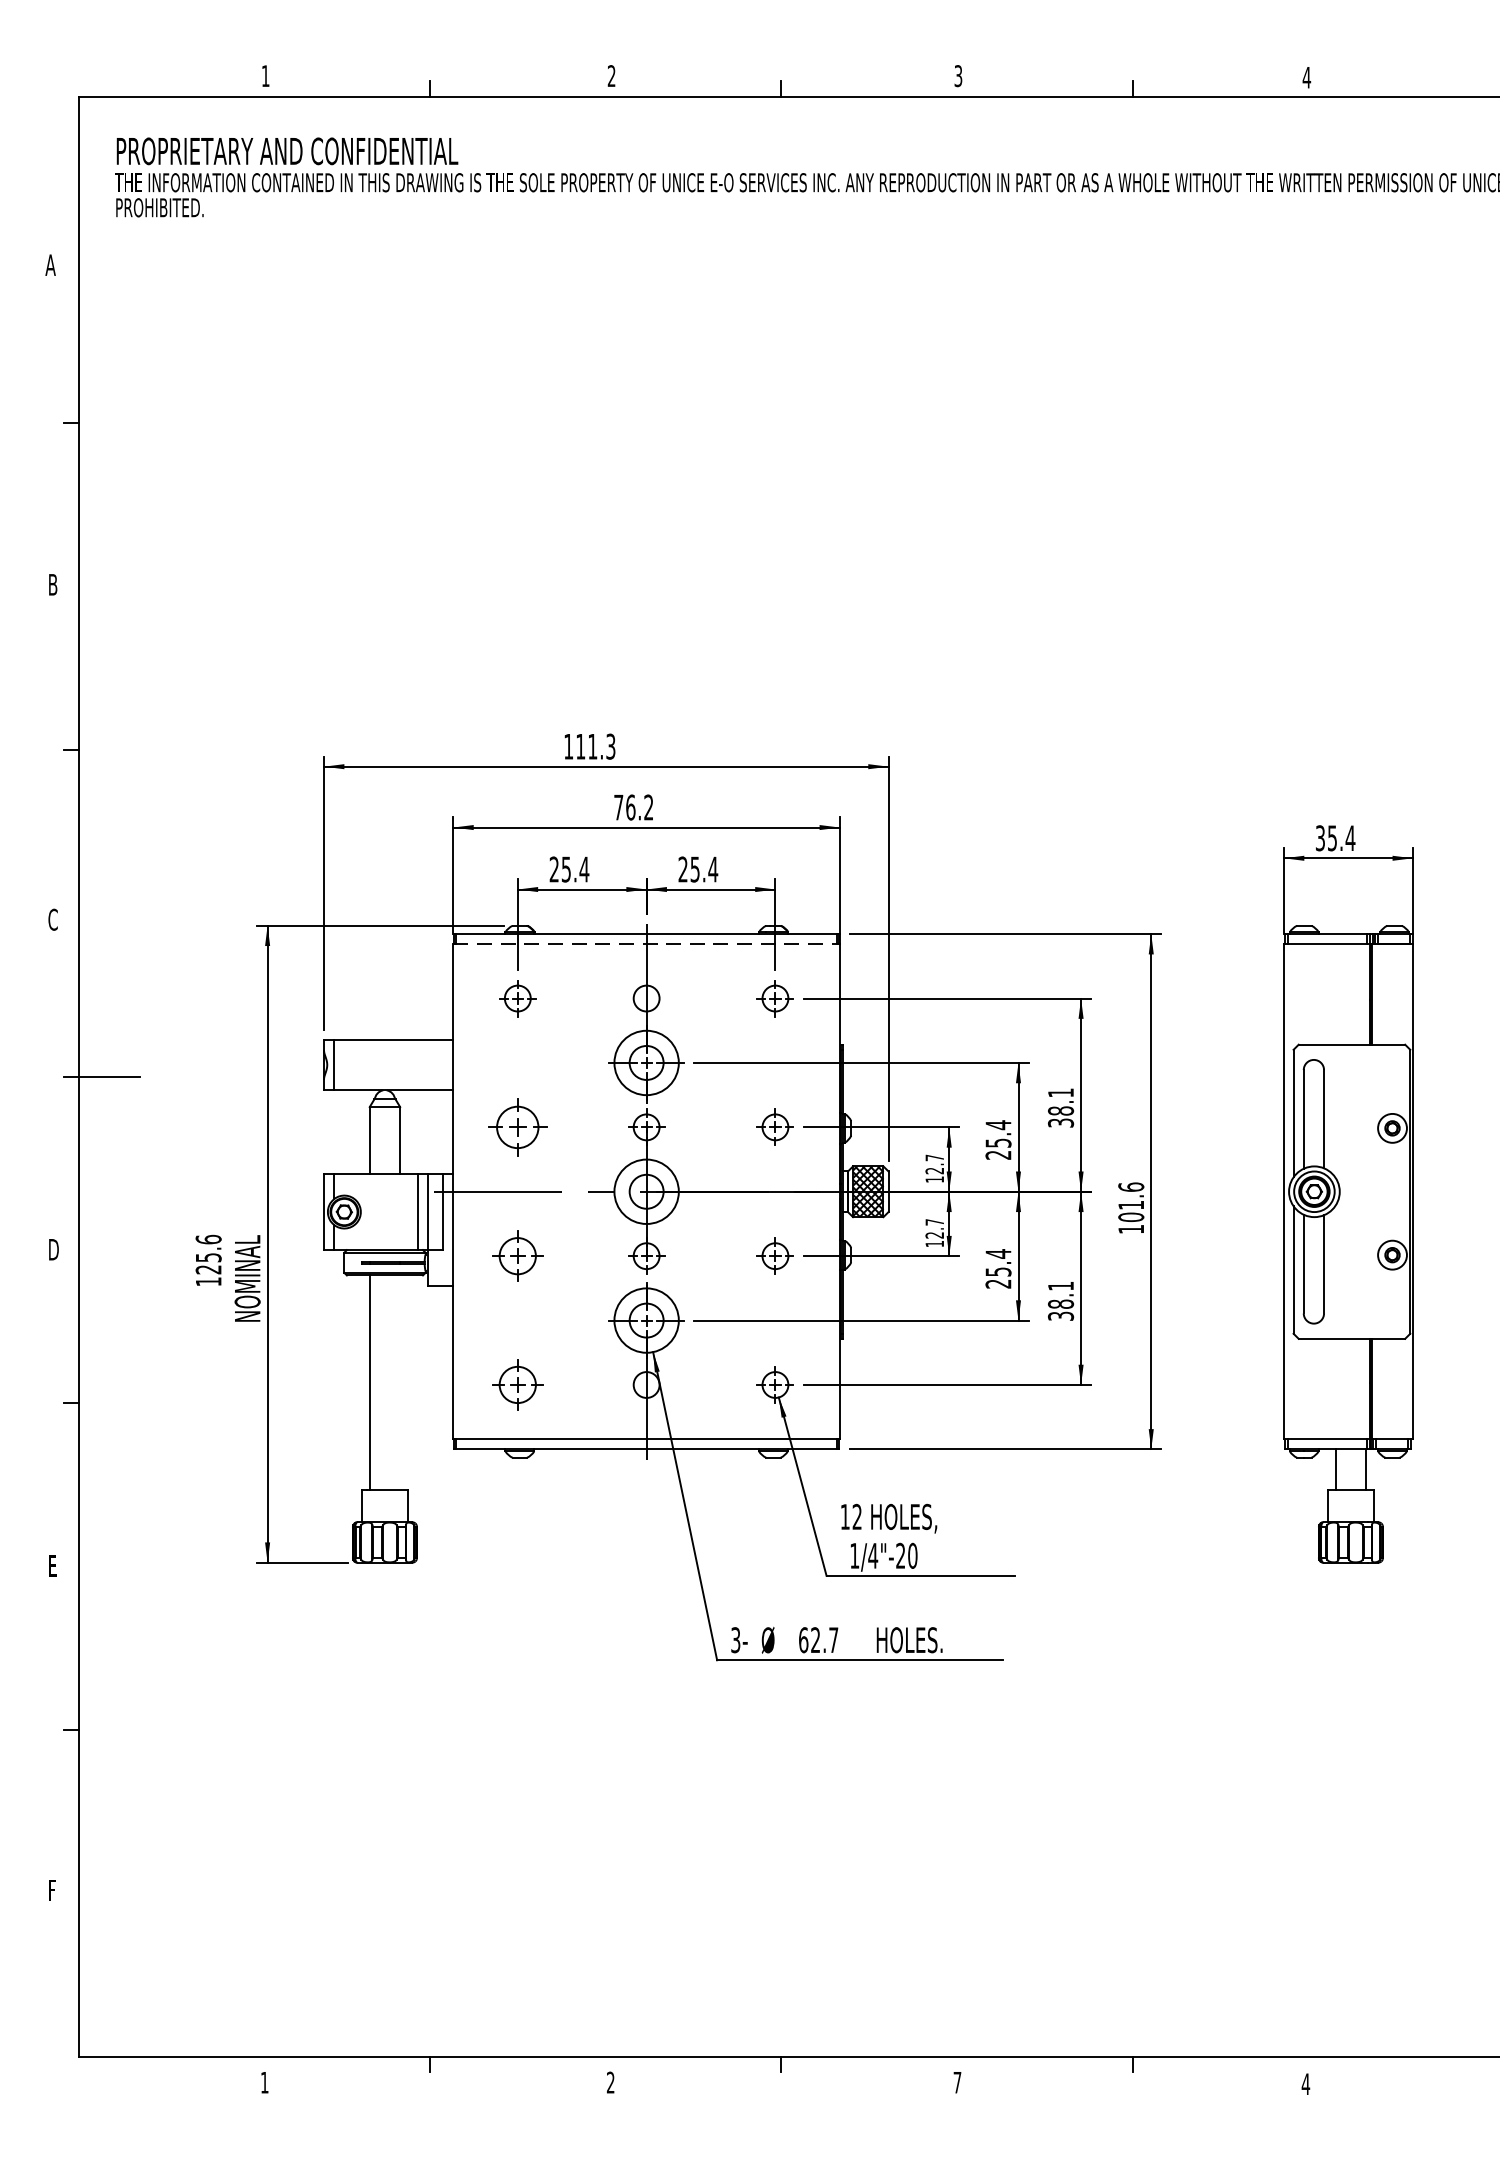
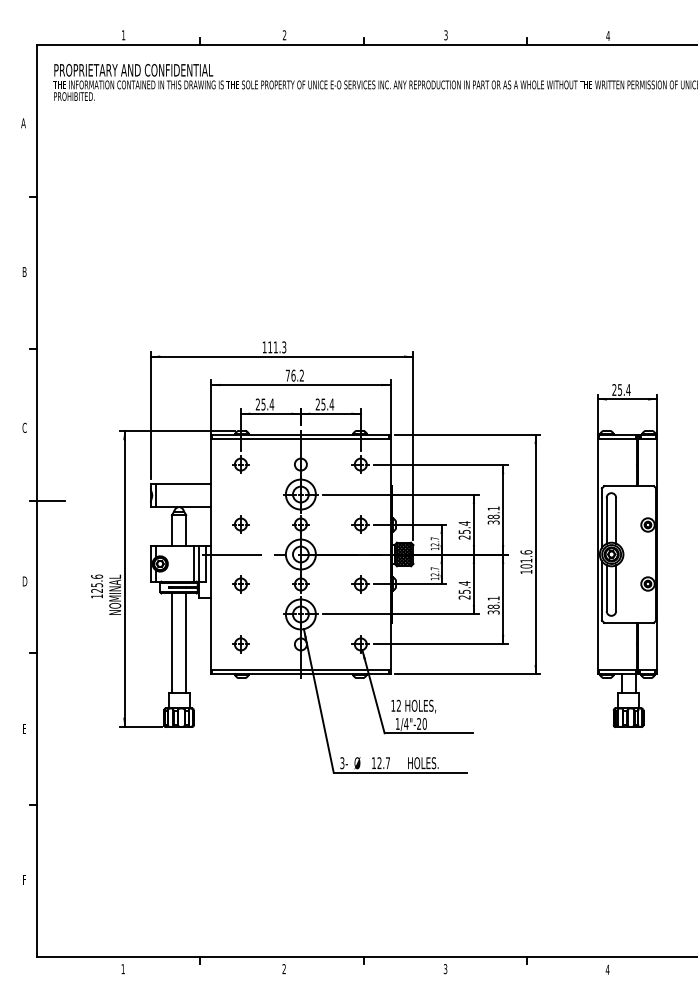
text: (1320, 837) -> (614, 389), 35.4 -> 25.4
line: (645, 944) -> (300, 439), dashed -> solid
part: (516, 1127) -> (240, 524), size x0.62
part: (516, 1256) -> (240, 584), size x0.71
line: (400, 1382) -> (186, 643), added
part: (516, 1385) -> (240, 644), size x0.71
text: (802, 1640) -> (373, 763), 62.7 -> 12.7
text: (957, 2083) -> (445, 969), 7 -> 3

